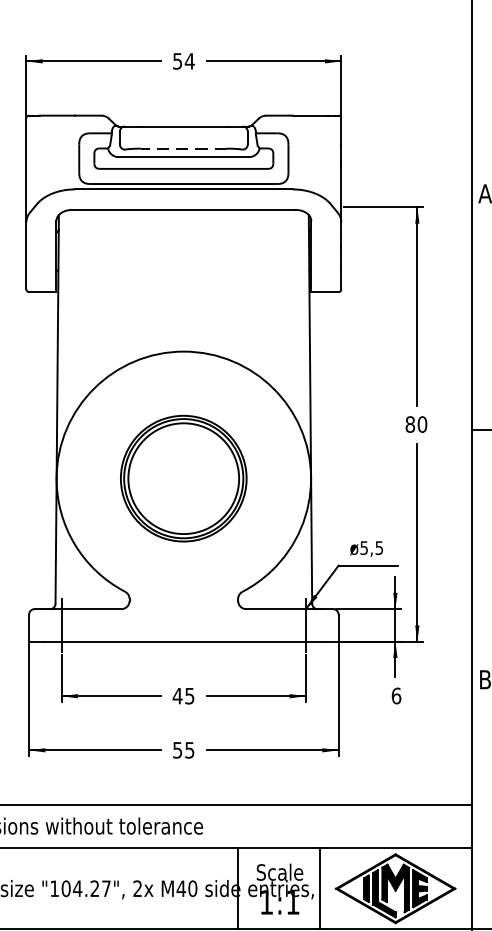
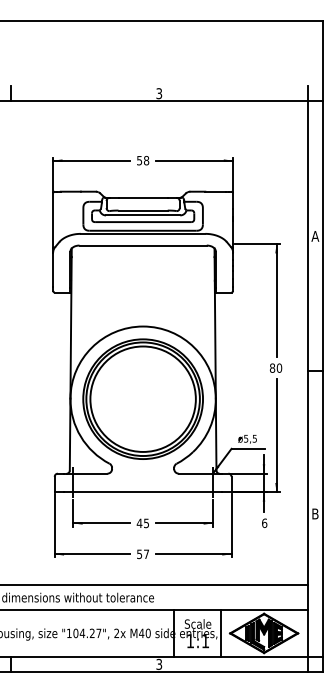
text: (189, 61) -> (146, 160), 54 -> 58
line: (184, 148) -> (143, 210), dashed -> solid
part: (182, 477) -> (142, 398), size x1.67
text: (189, 750) -> (146, 554), 55 -> 57

